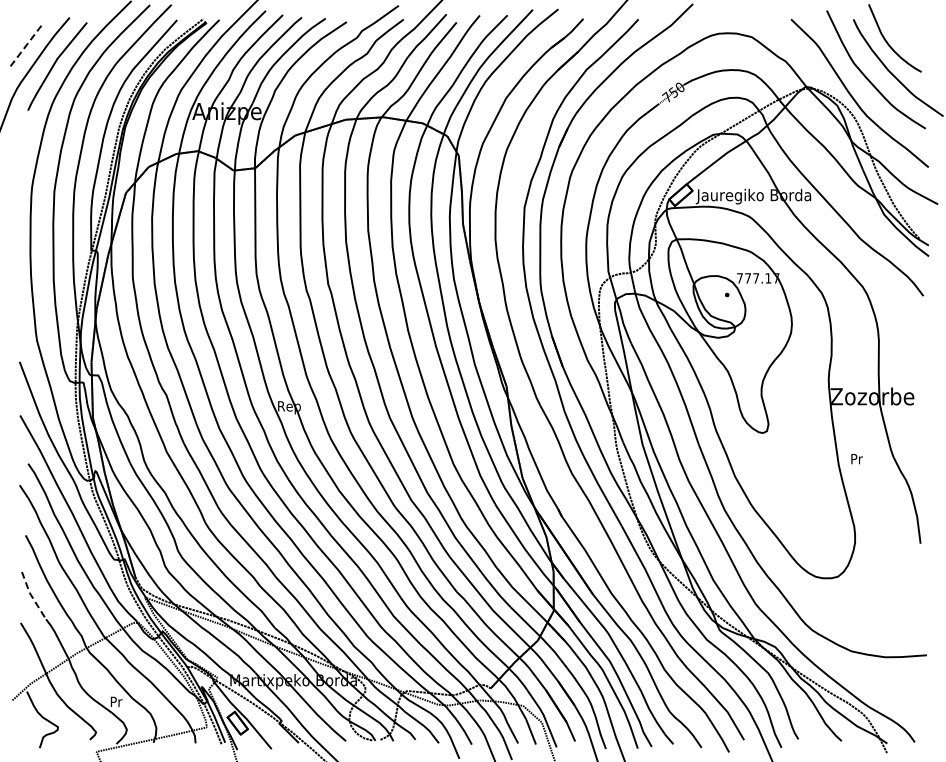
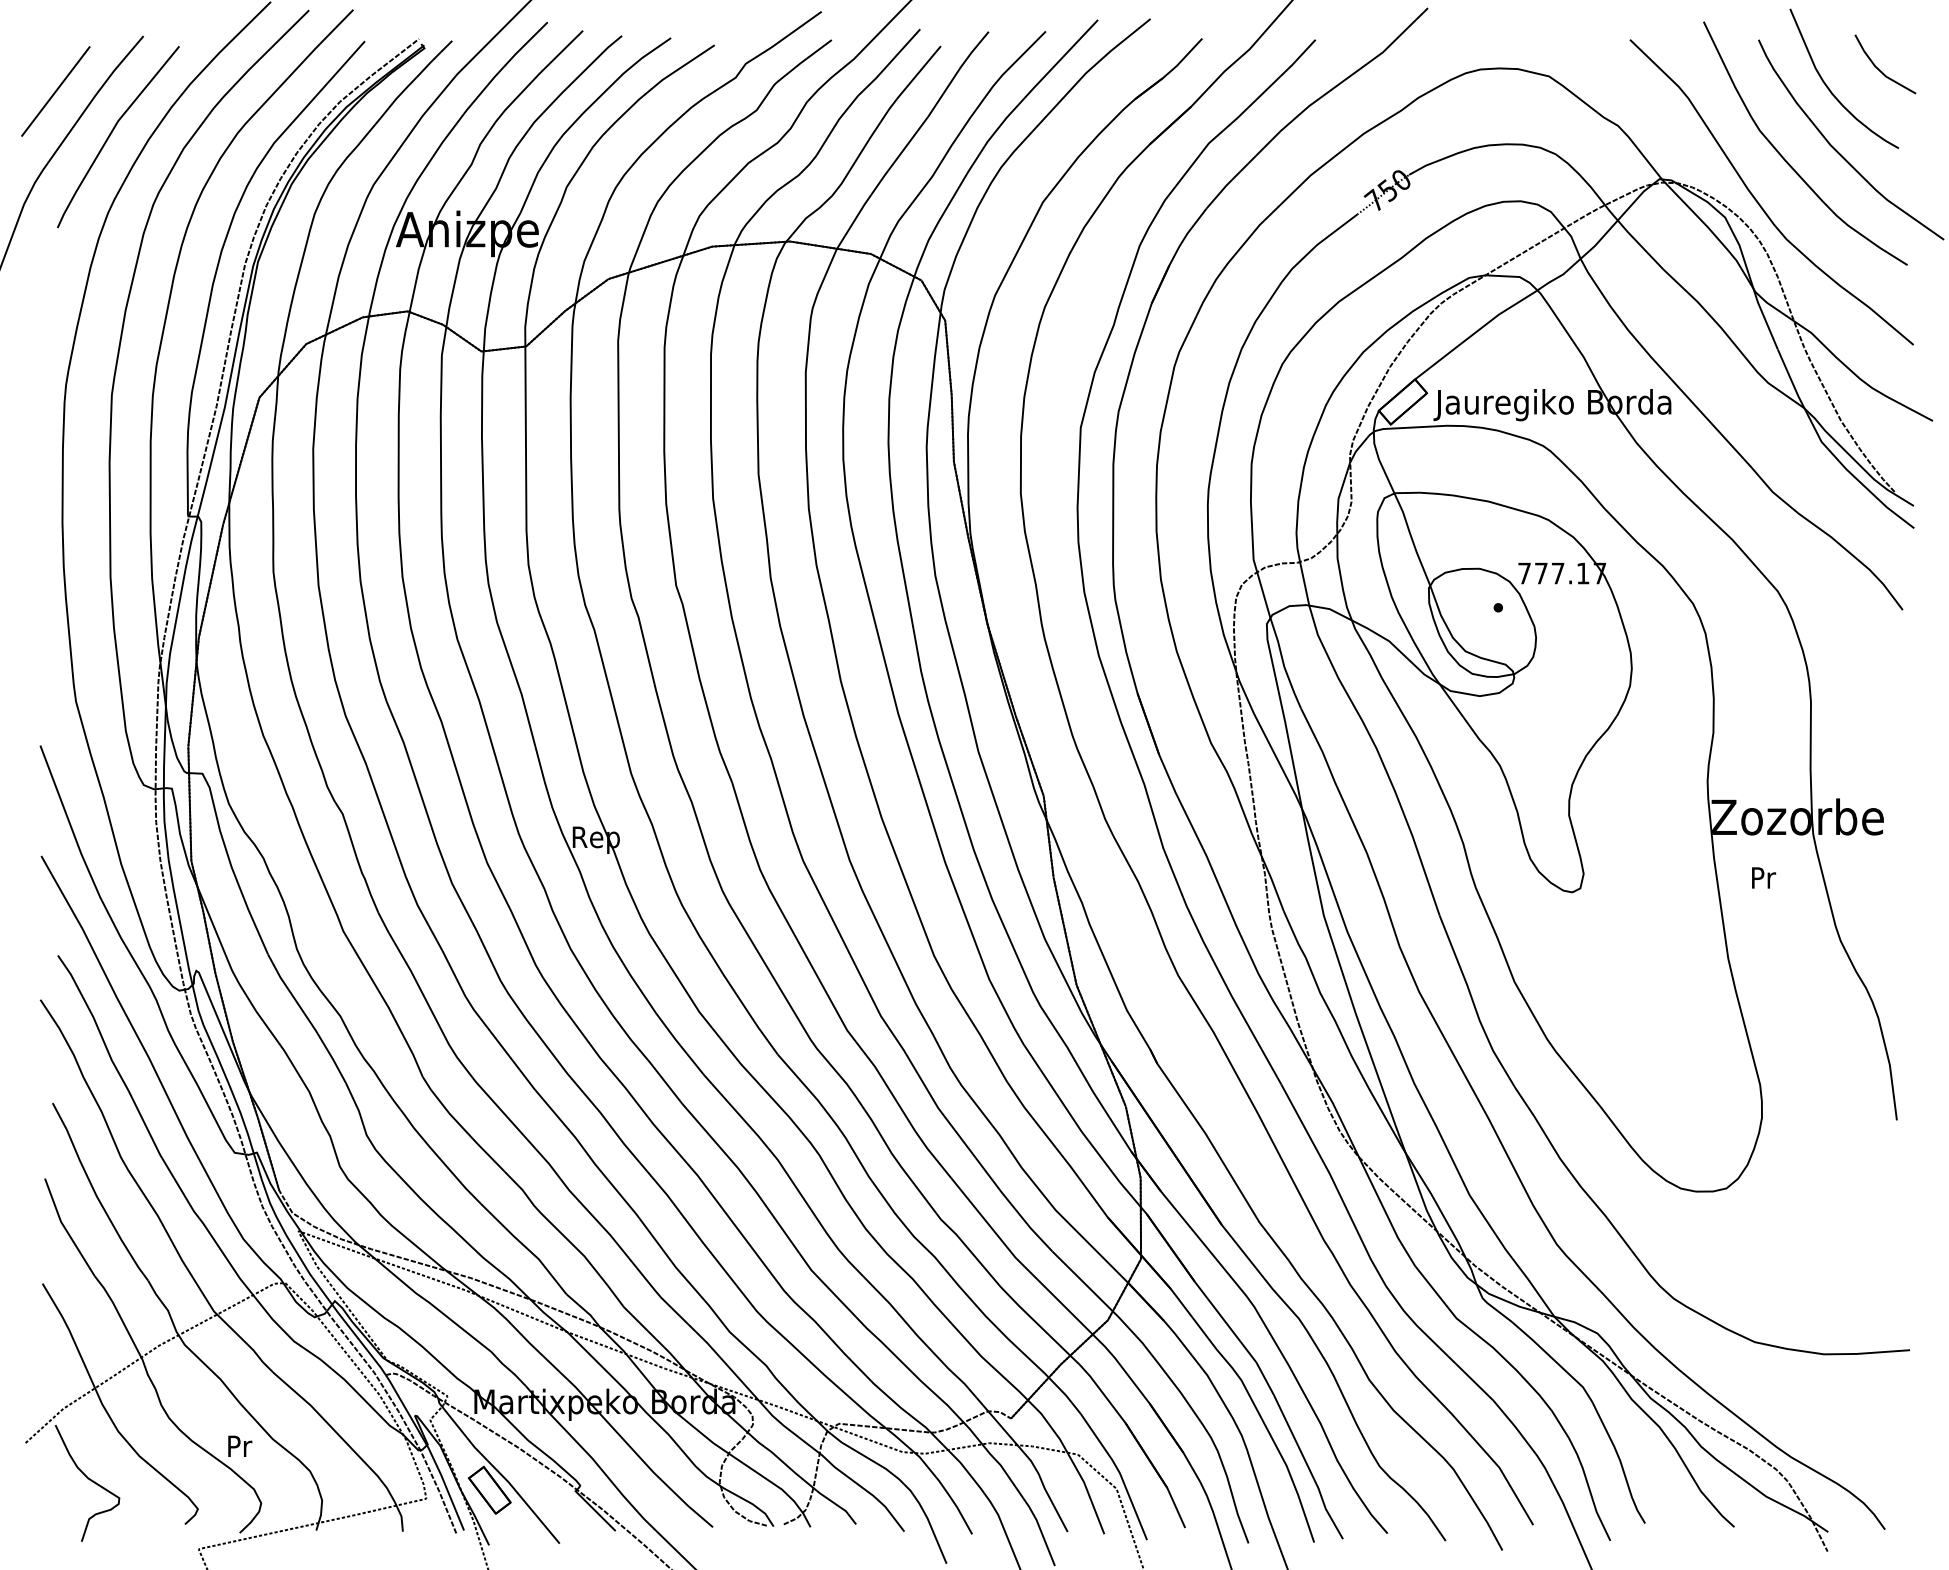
line: (912, 33) -> (1880, 68), added
line: (27, 44) -> (56, 91), dashed -> solid
text: (856, 459) -> (1762, 878), moved
line: (31, 596) -> (64, 1229), dashed -> solid

